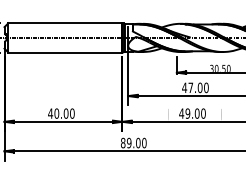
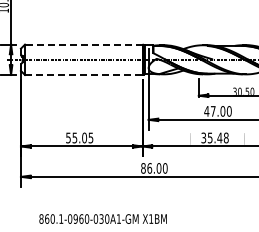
line: (65, 23) -> (83, 44), solid -> dashed
line: (65, 53) -> (83, 75), solid -> dashed
text: (61, 113) -> (79, 137), 40.00 -> 55.05
text: (192, 113) -> (214, 137), 49.00 -> 35.48
text: (129, 143) -> (149, 168), 89.00 -> 86.00

